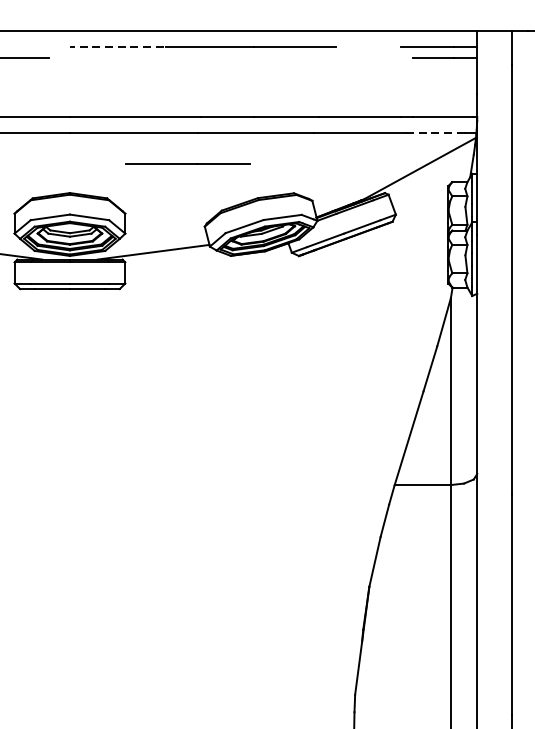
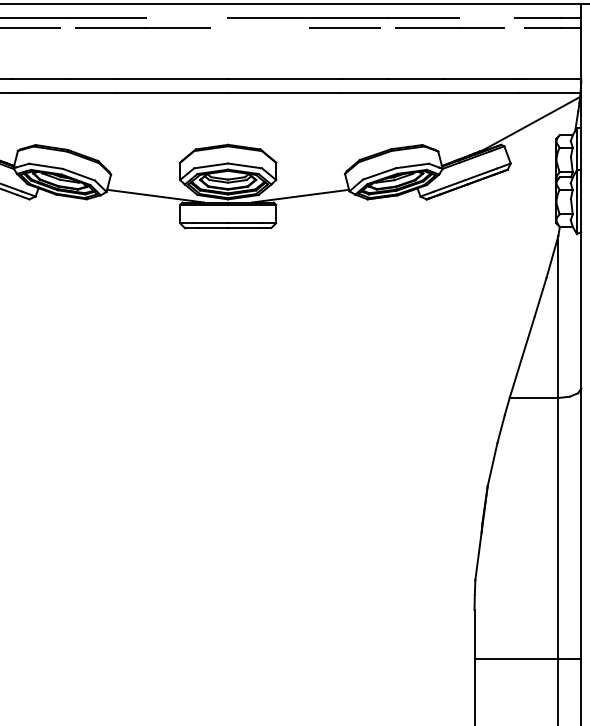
line: (116, 47) -> (268, 18), dashed -> solid
line: (205, 57) -> (345, 27), added
line: (436, 132) -> (545, 92), dashed -> solid
line: (186, 163) -> (449, 27), moved

